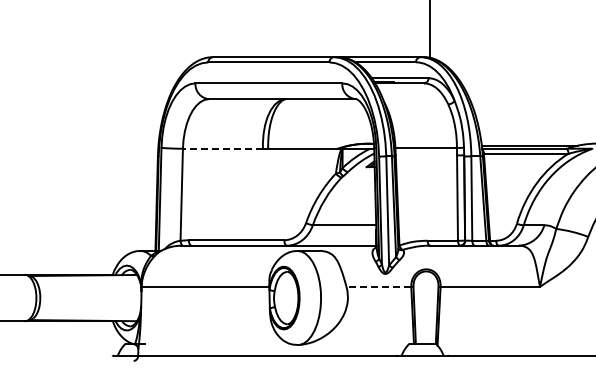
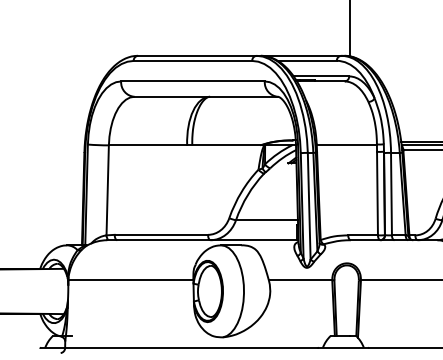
line: (222, 148) -> (147, 145), dashed -> solid
line: (378, 286) -> (300, 280), dashed -> solid

